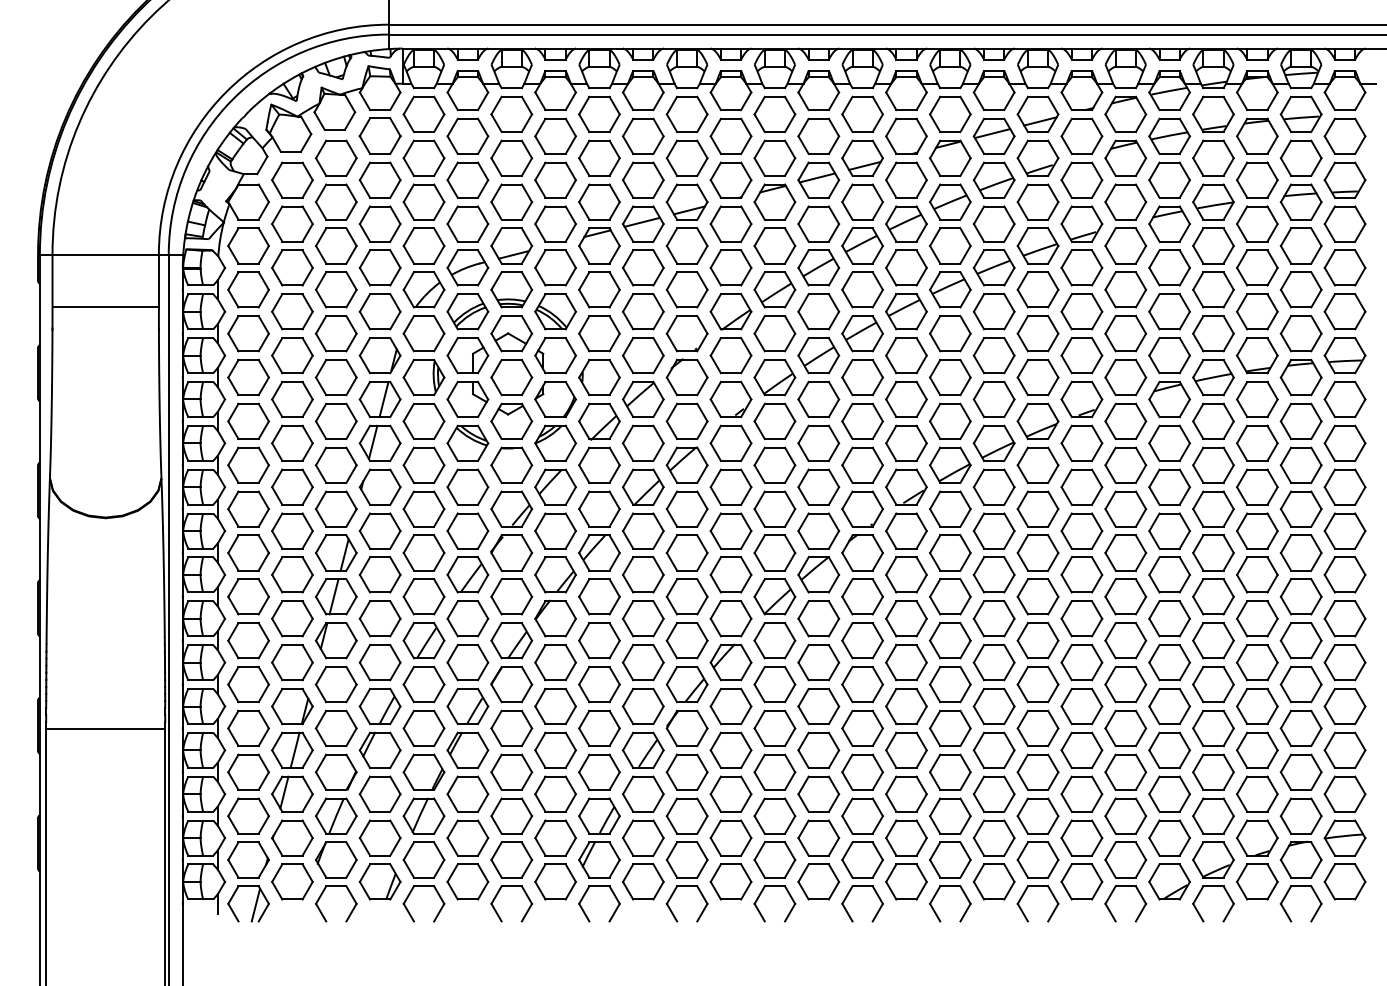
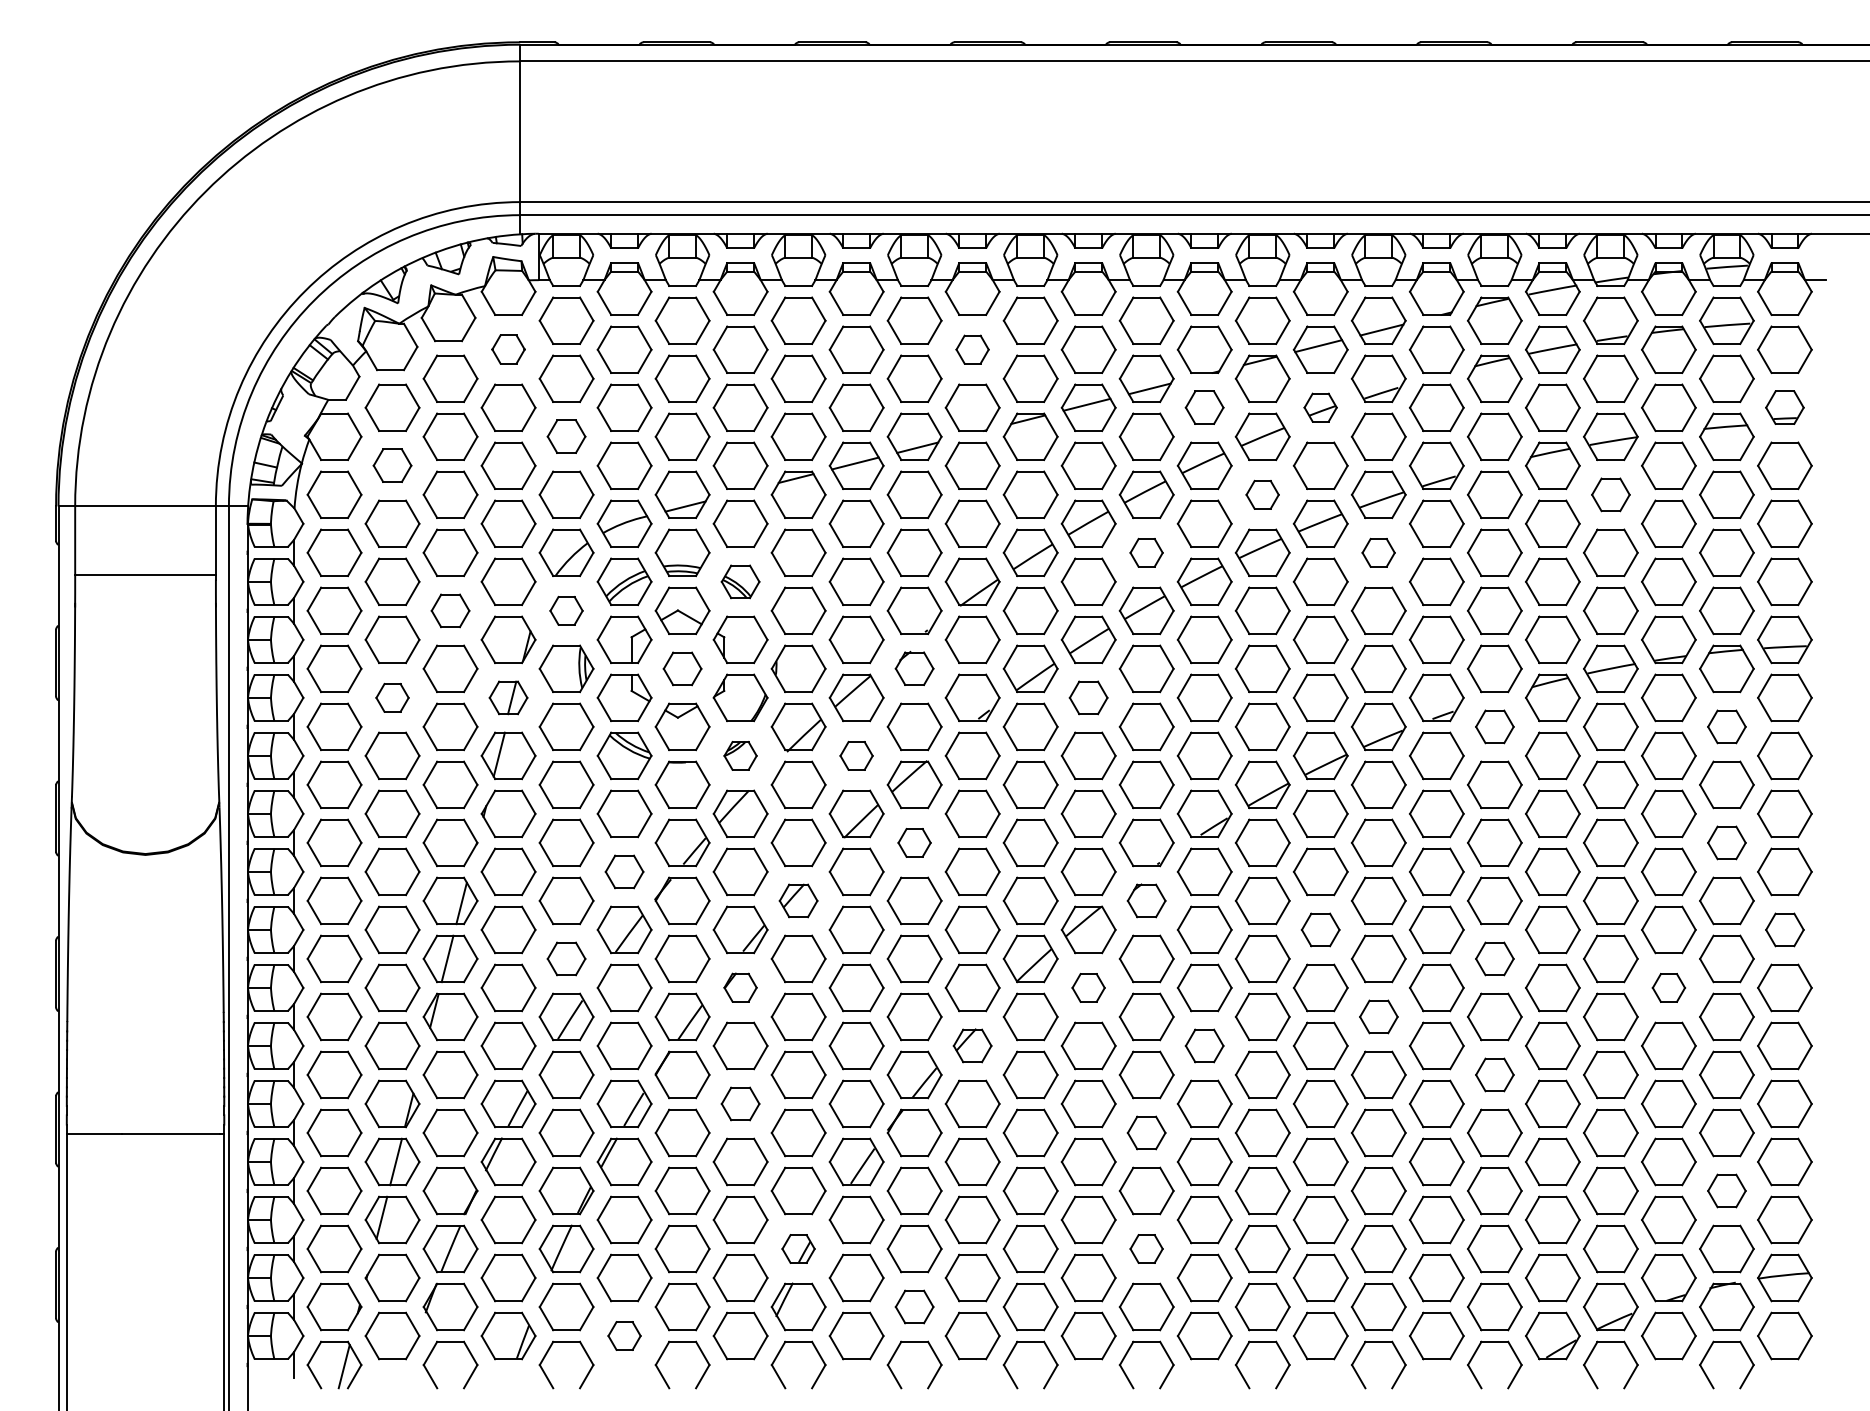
part: (380, 136) -> (508, 349), size x0.6
part: (730, 136) -> (972, 349), size x0.6
part: (906, 179) -> (1204, 407), size x0.7
part: (993, 179) -> (1320, 407), size x0.6
part: (1344, 179) -> (1784, 407), size x0.7
part: (423, 201) -> (566, 436), size x0.7
part: (292, 223) -> (392, 465), size x0.7
part: (950, 245) -> (1262, 494), size x0.6
part: (1213, 245) -> (1610, 494), size x0.7
part: (862, 289) -> (1146, 552), size x0.6
part: (1037, 289) -> (1378, 552), size x0.6
part: (555, 311) -> (740, 581), size x0.7
part: (336, 333) -> (450, 610), size x0.7
part: (423, 333) -> (566, 610), size x0.6
part: (511, 377) -> (682, 668), size x0.7
part: (687, 377) -> (914, 668), size x0.7
part: (292, 399) -> (392, 697), size x0.6
part: (380, 399) -> (508, 697), size x0.7
part: (818, 399) -> (1088, 697), size x0.7
part: (1125, 421) -> (1494, 726), size x0.7
part: (1300, 421) -> (1726, 726), size x0.7
part: (555, 443) -> (740, 755), size x0.6
part: (643, 443) -> (856, 755), size x0.6
part: (687, 508) -> (914, 842), size x0.6
part: (1300, 508) -> (1726, 842), size x0.7
part: (467, 530) -> (624, 871), size x0.7
part: (599, 552) -> (798, 900), size x0.7
part: (862, 552) -> (1146, 900), size x0.7
part: (993, 574) -> (1320, 929), size x0.7
part: (1344, 574) -> (1784, 929), size x0.7
part: (423, 596) -> (566, 958), size x0.7
part: (1125, 596) -> (1494, 958), size x0.7
part: (555, 618) -> (740, 987), size x0.6
part: (818, 618) -> (1088, 987), size x0.6
part: (1257, 618) -> (1668, 987), size x0.6
part: (1037, 640) -> (1378, 1016), size x0.7
part: (730, 662) -> (972, 1045), size x0.7
part: (906, 662) -> (1204, 1045), size x0.7
part: (1125, 684) -> (1494, 1074), size x0.7
part: (555, 706) -> (740, 1103), size x0.7
part: (862, 728) -> (1146, 1132), size x0.7
part: (1300, 771) -> (1726, 1190), size x0.7
part: (599, 815) -> (798, 1248), size x0.6
part: (862, 815) -> (1146, 1248), size x0.6
part: (687, 859) -> (914, 1306), size x0.7
part: (467, 881) -> (624, 1335), size x0.6

